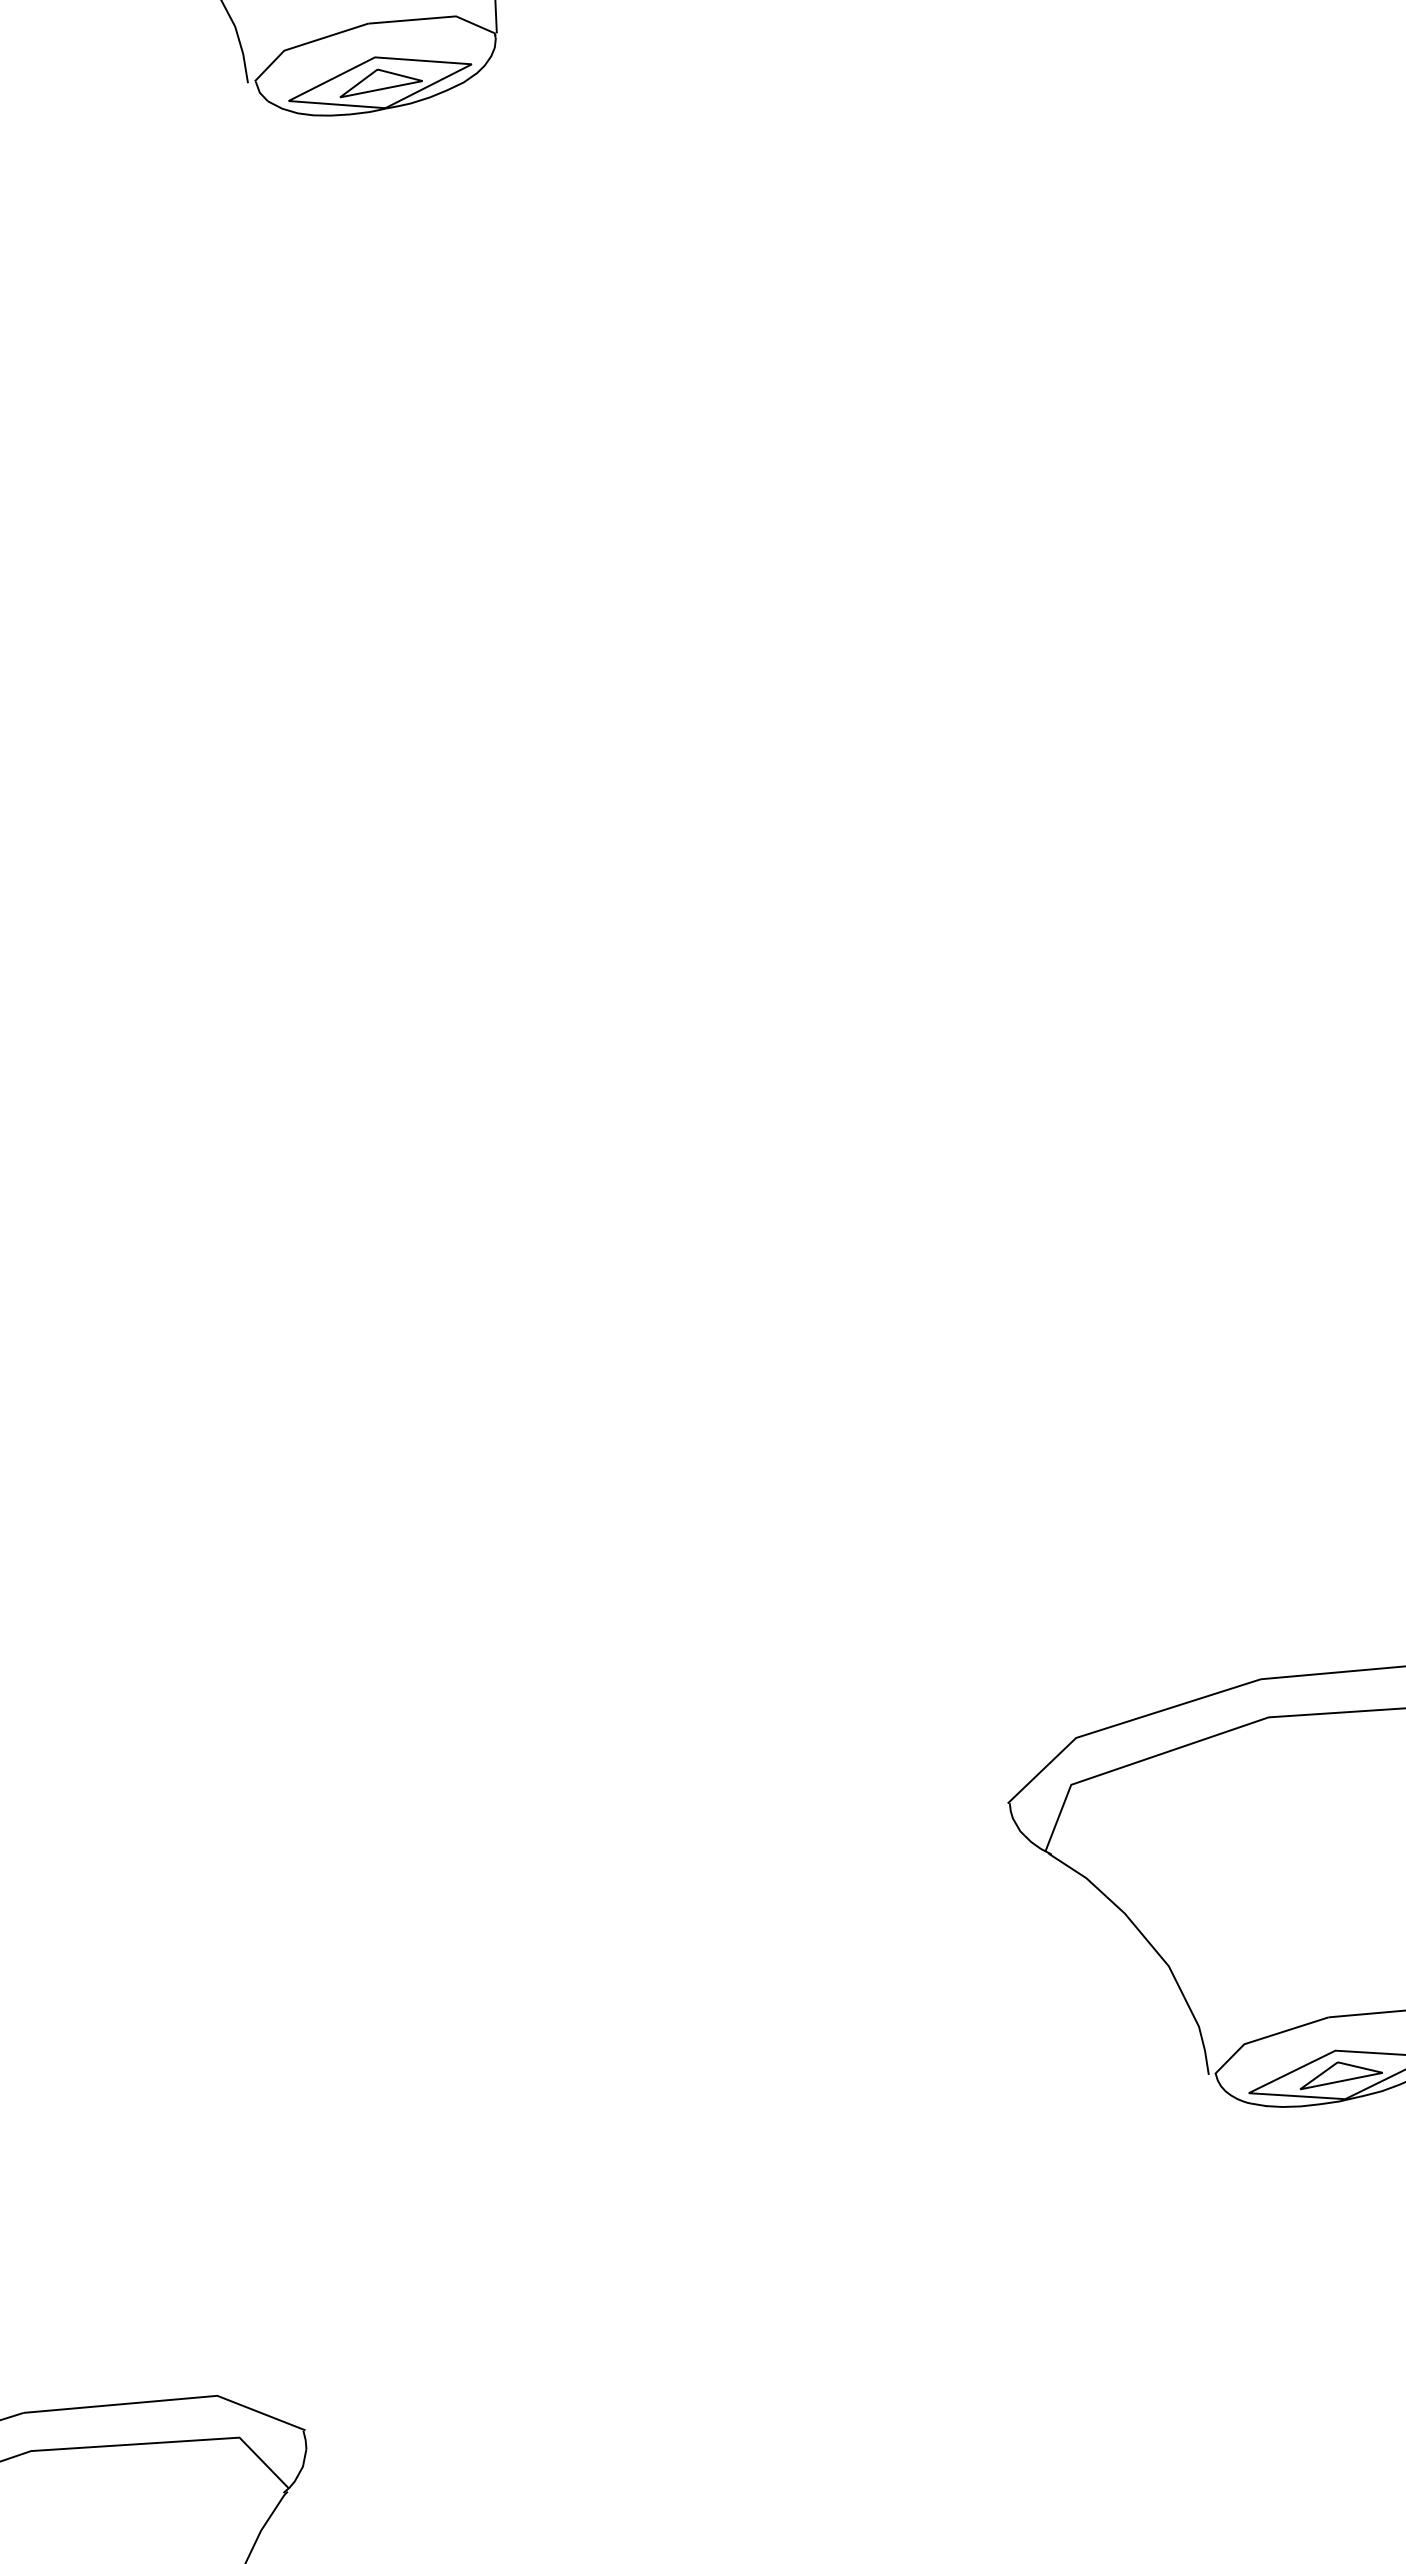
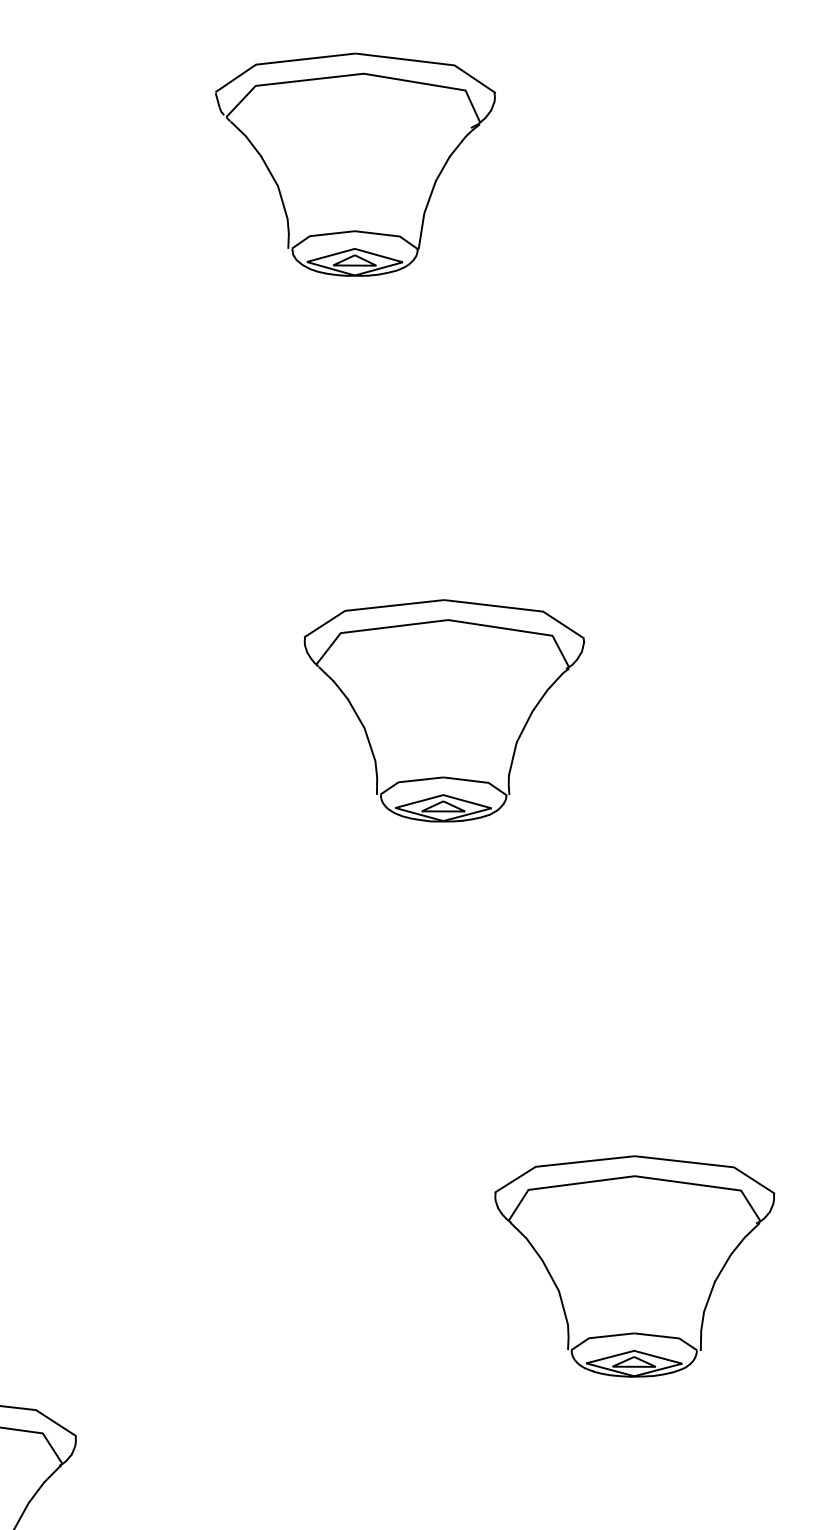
part: (748, 1029) -> (443, 776), added

